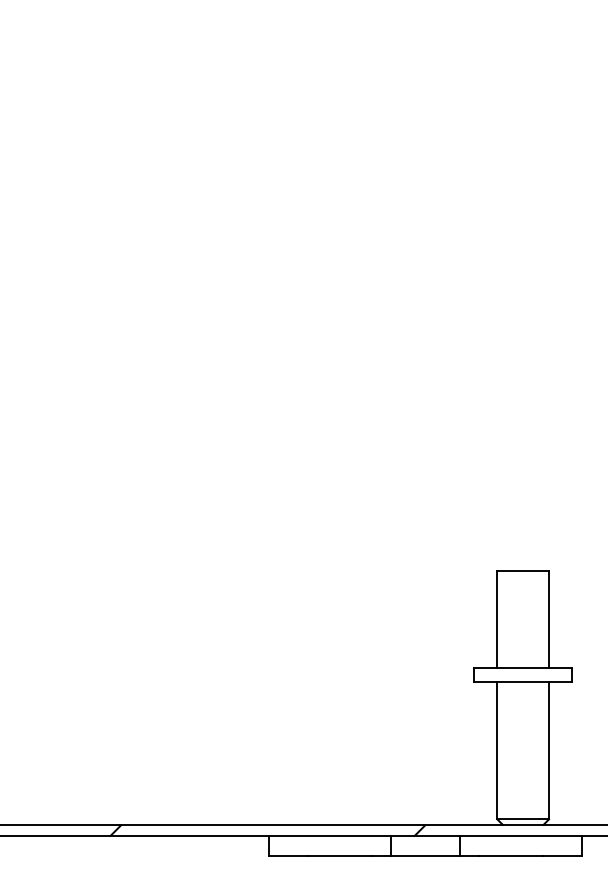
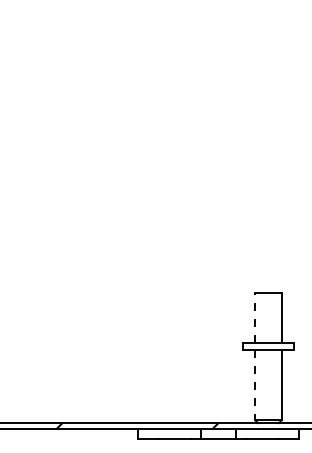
line: (498, 618) -> (255, 317), solid -> dashed
line: (498, 751) -> (255, 385), solid -> dashed

